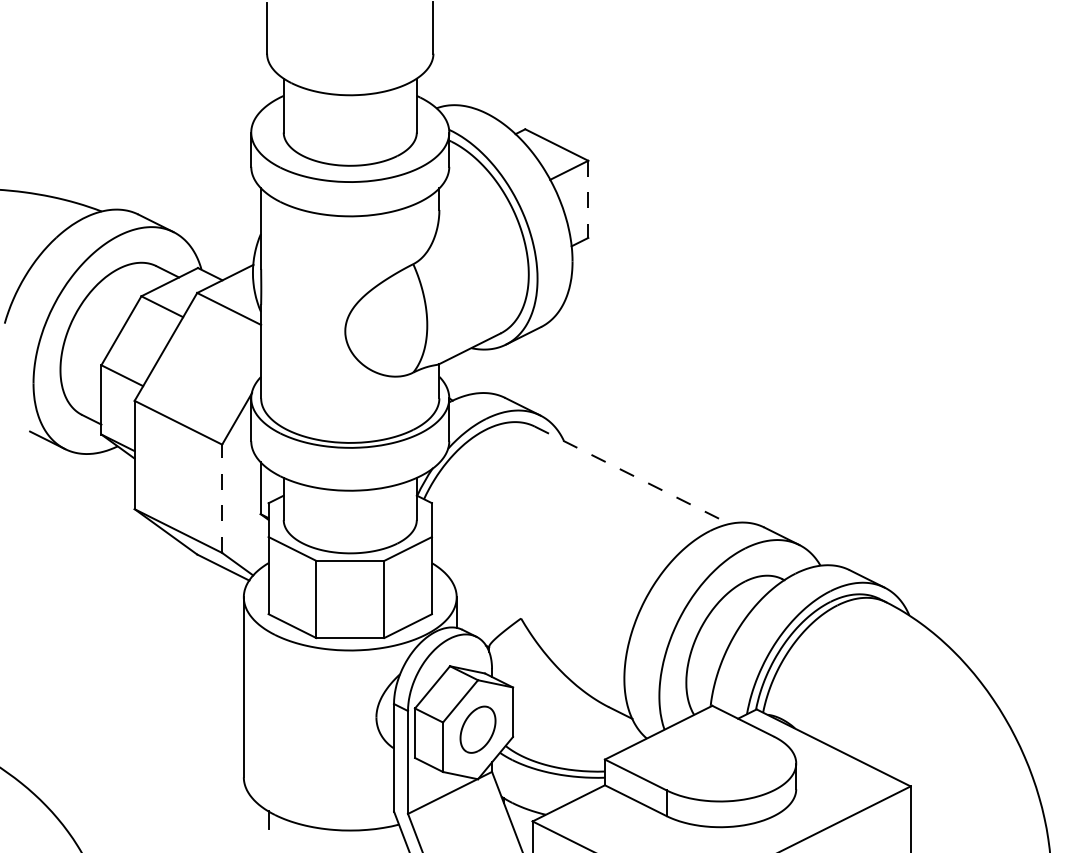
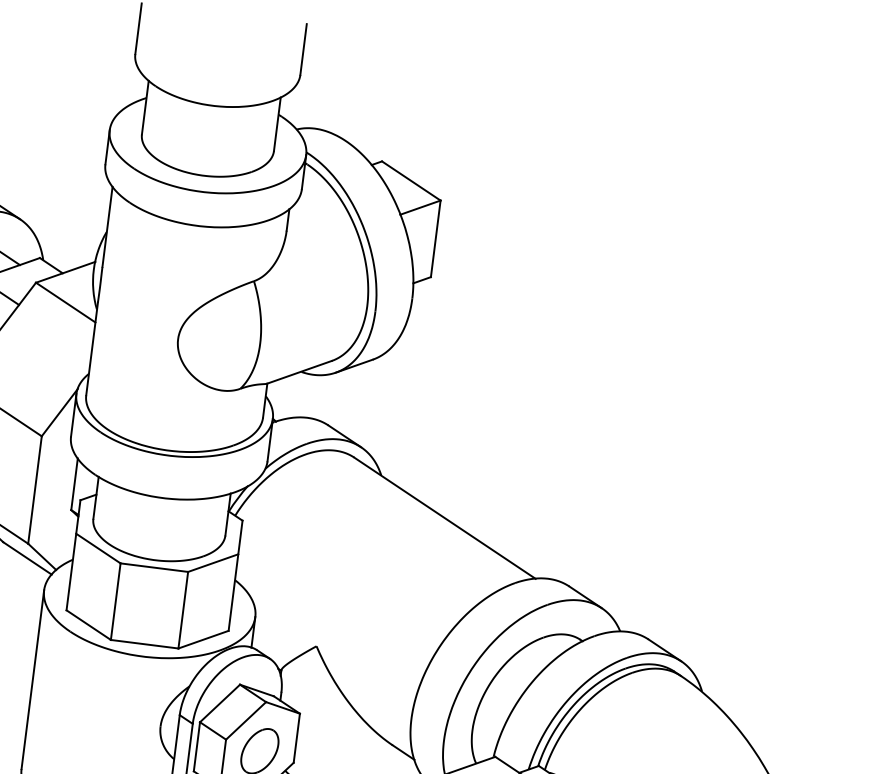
line: (588, 199) -> (435, 239), dashed -> solid
line: (632, 475) -> (444, 518), dashed -> solid
line: (222, 498) -> (35, 489), dashed -> solid

